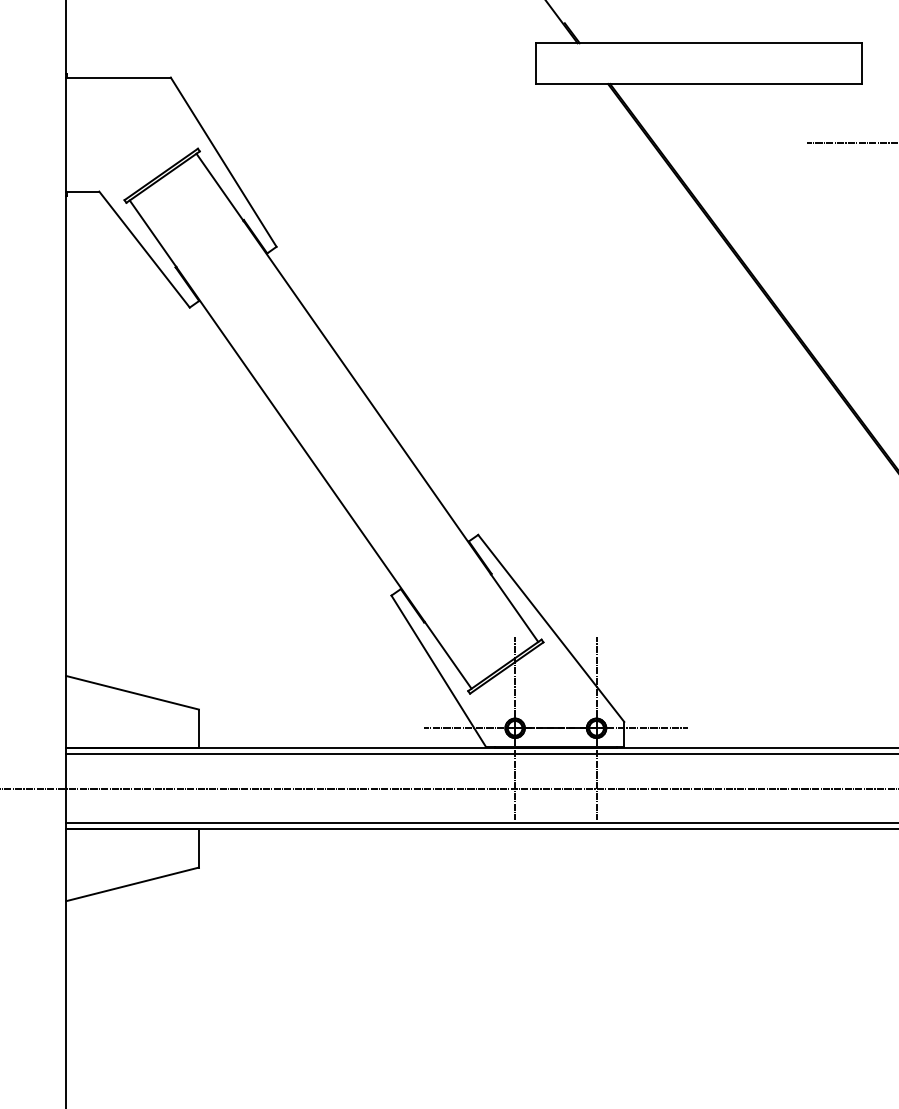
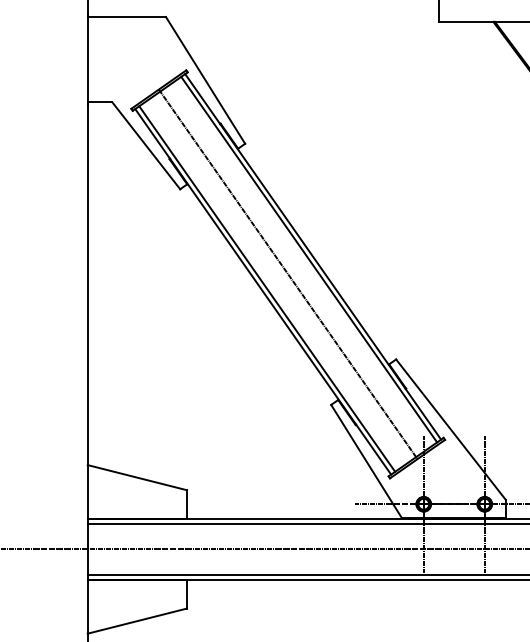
line: (361, 401) -> (308, 259), added
line: (333, 421) -> (287, 274), added
line: (305, 440) -> (266, 288), added

